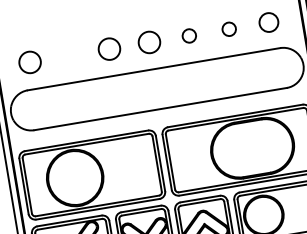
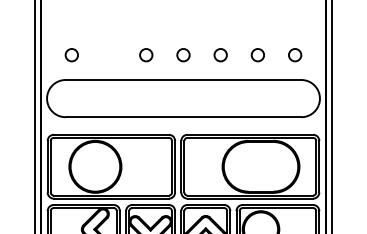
circle: (269, 22) -> (295, 55), size x0.71
circle: (149, 42) -> (183, 55), size x0.62
circle: (109, 49) -> (146, 55), size x0.62
circle: (29, 63) -> (71, 55), size x0.62

